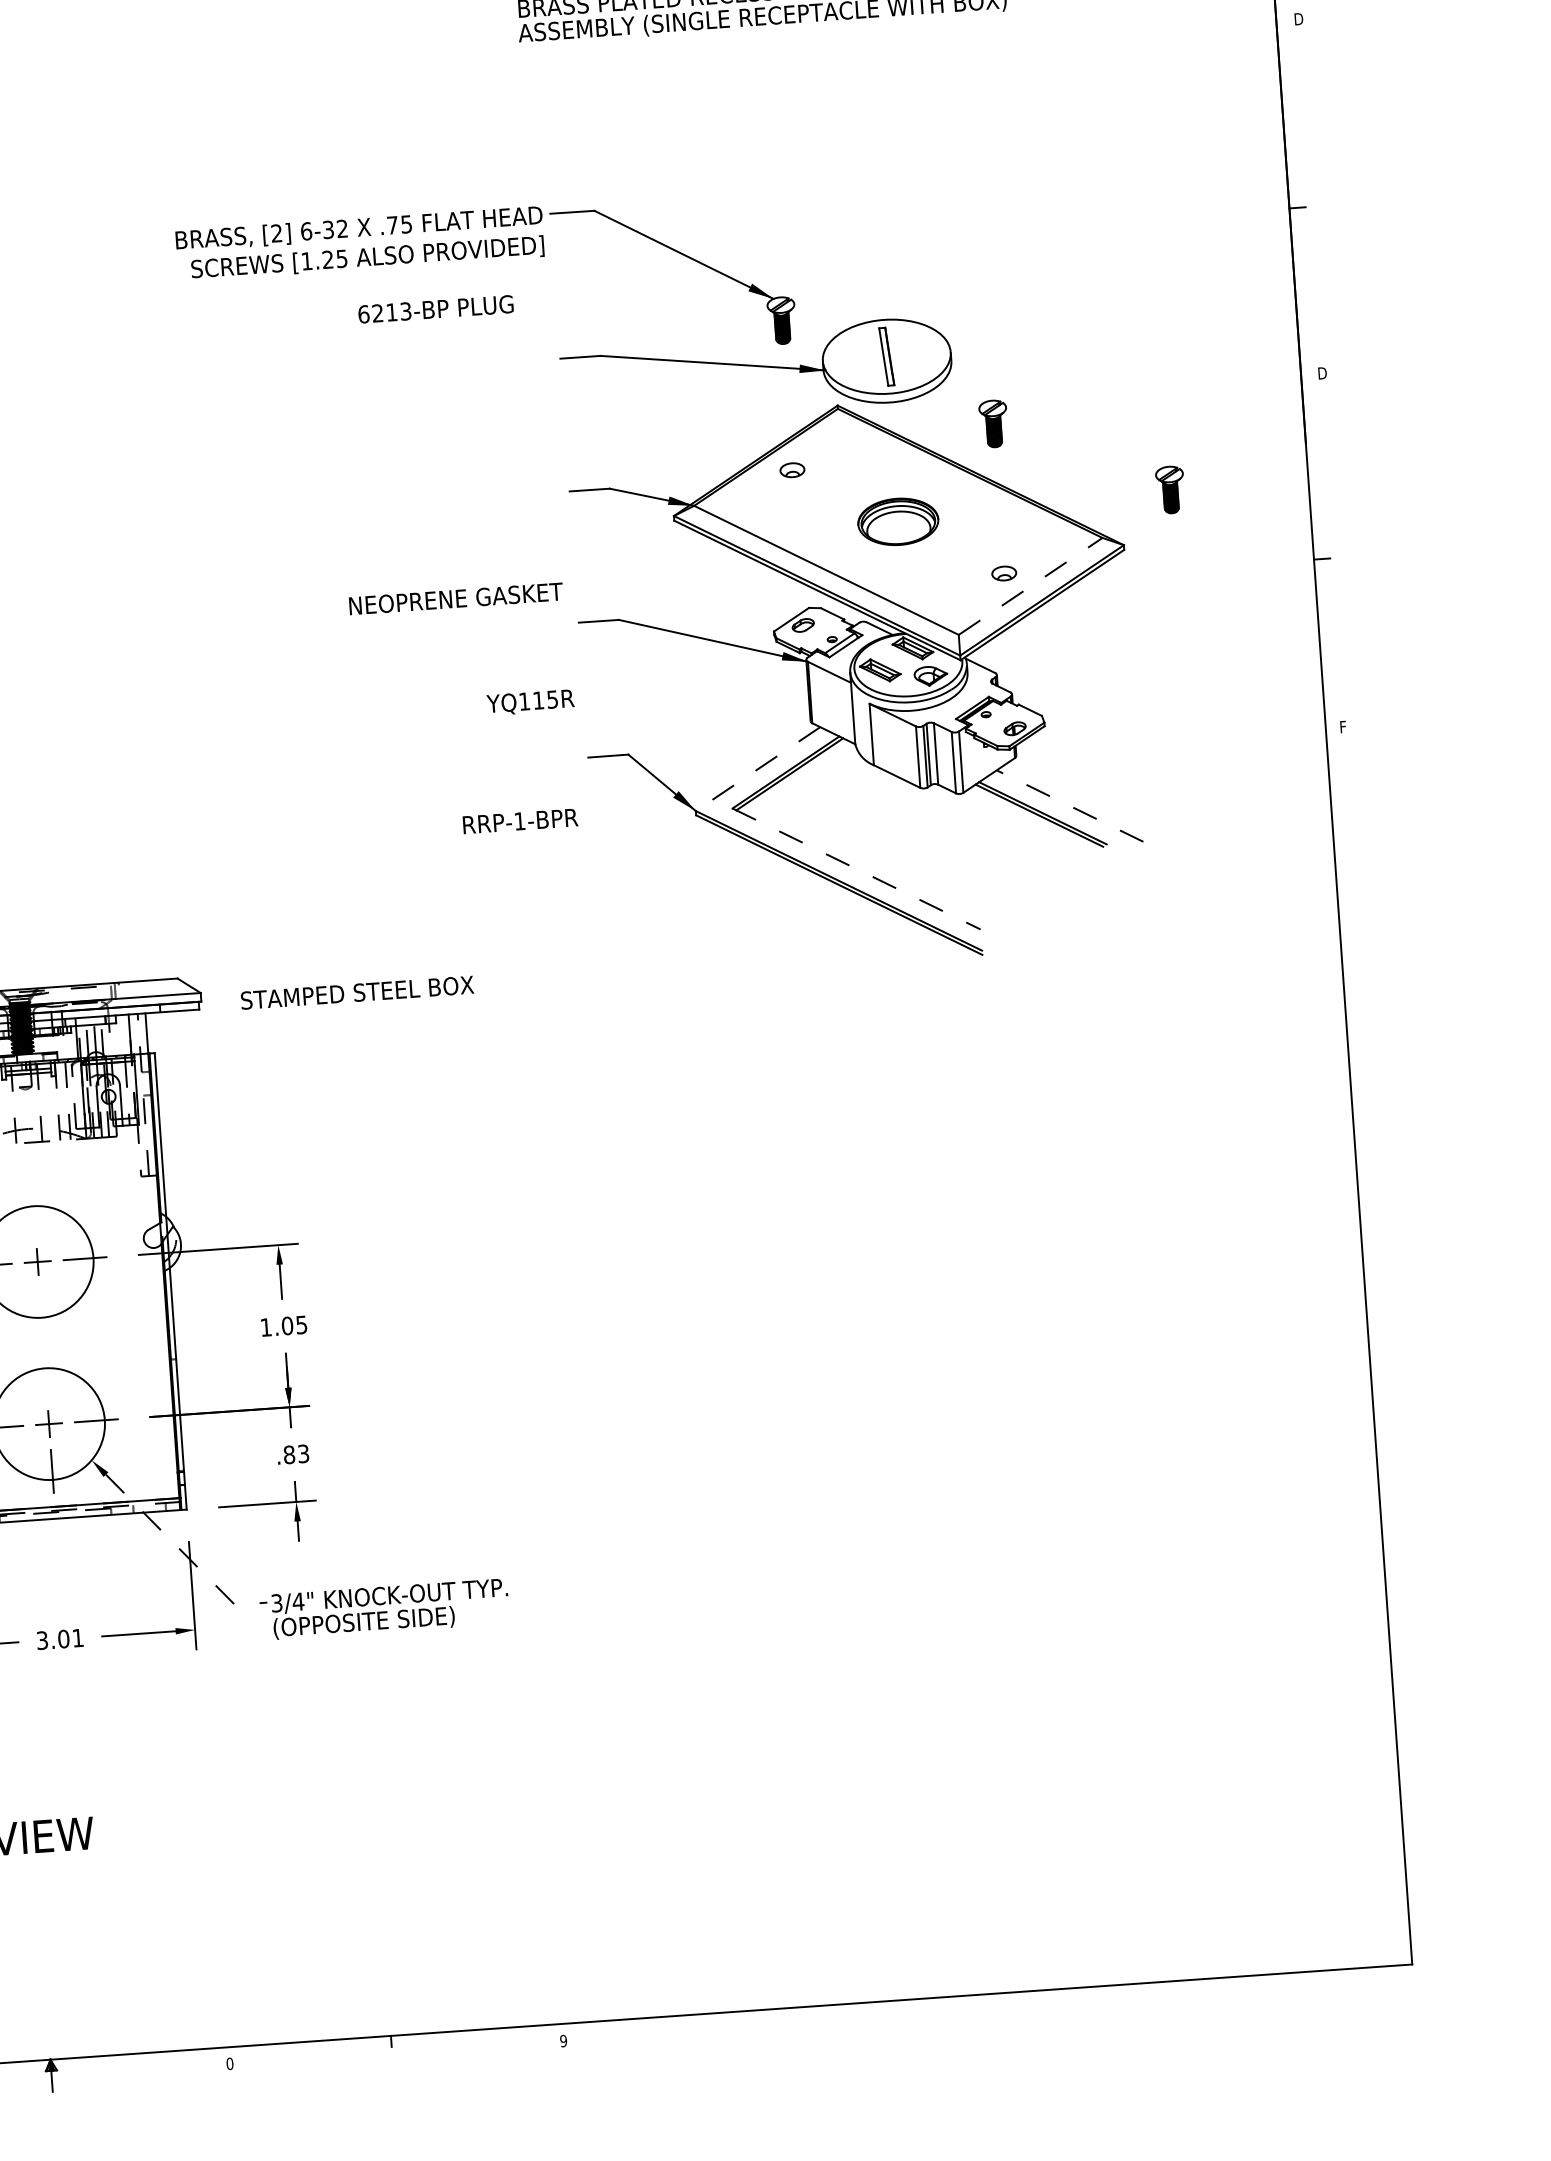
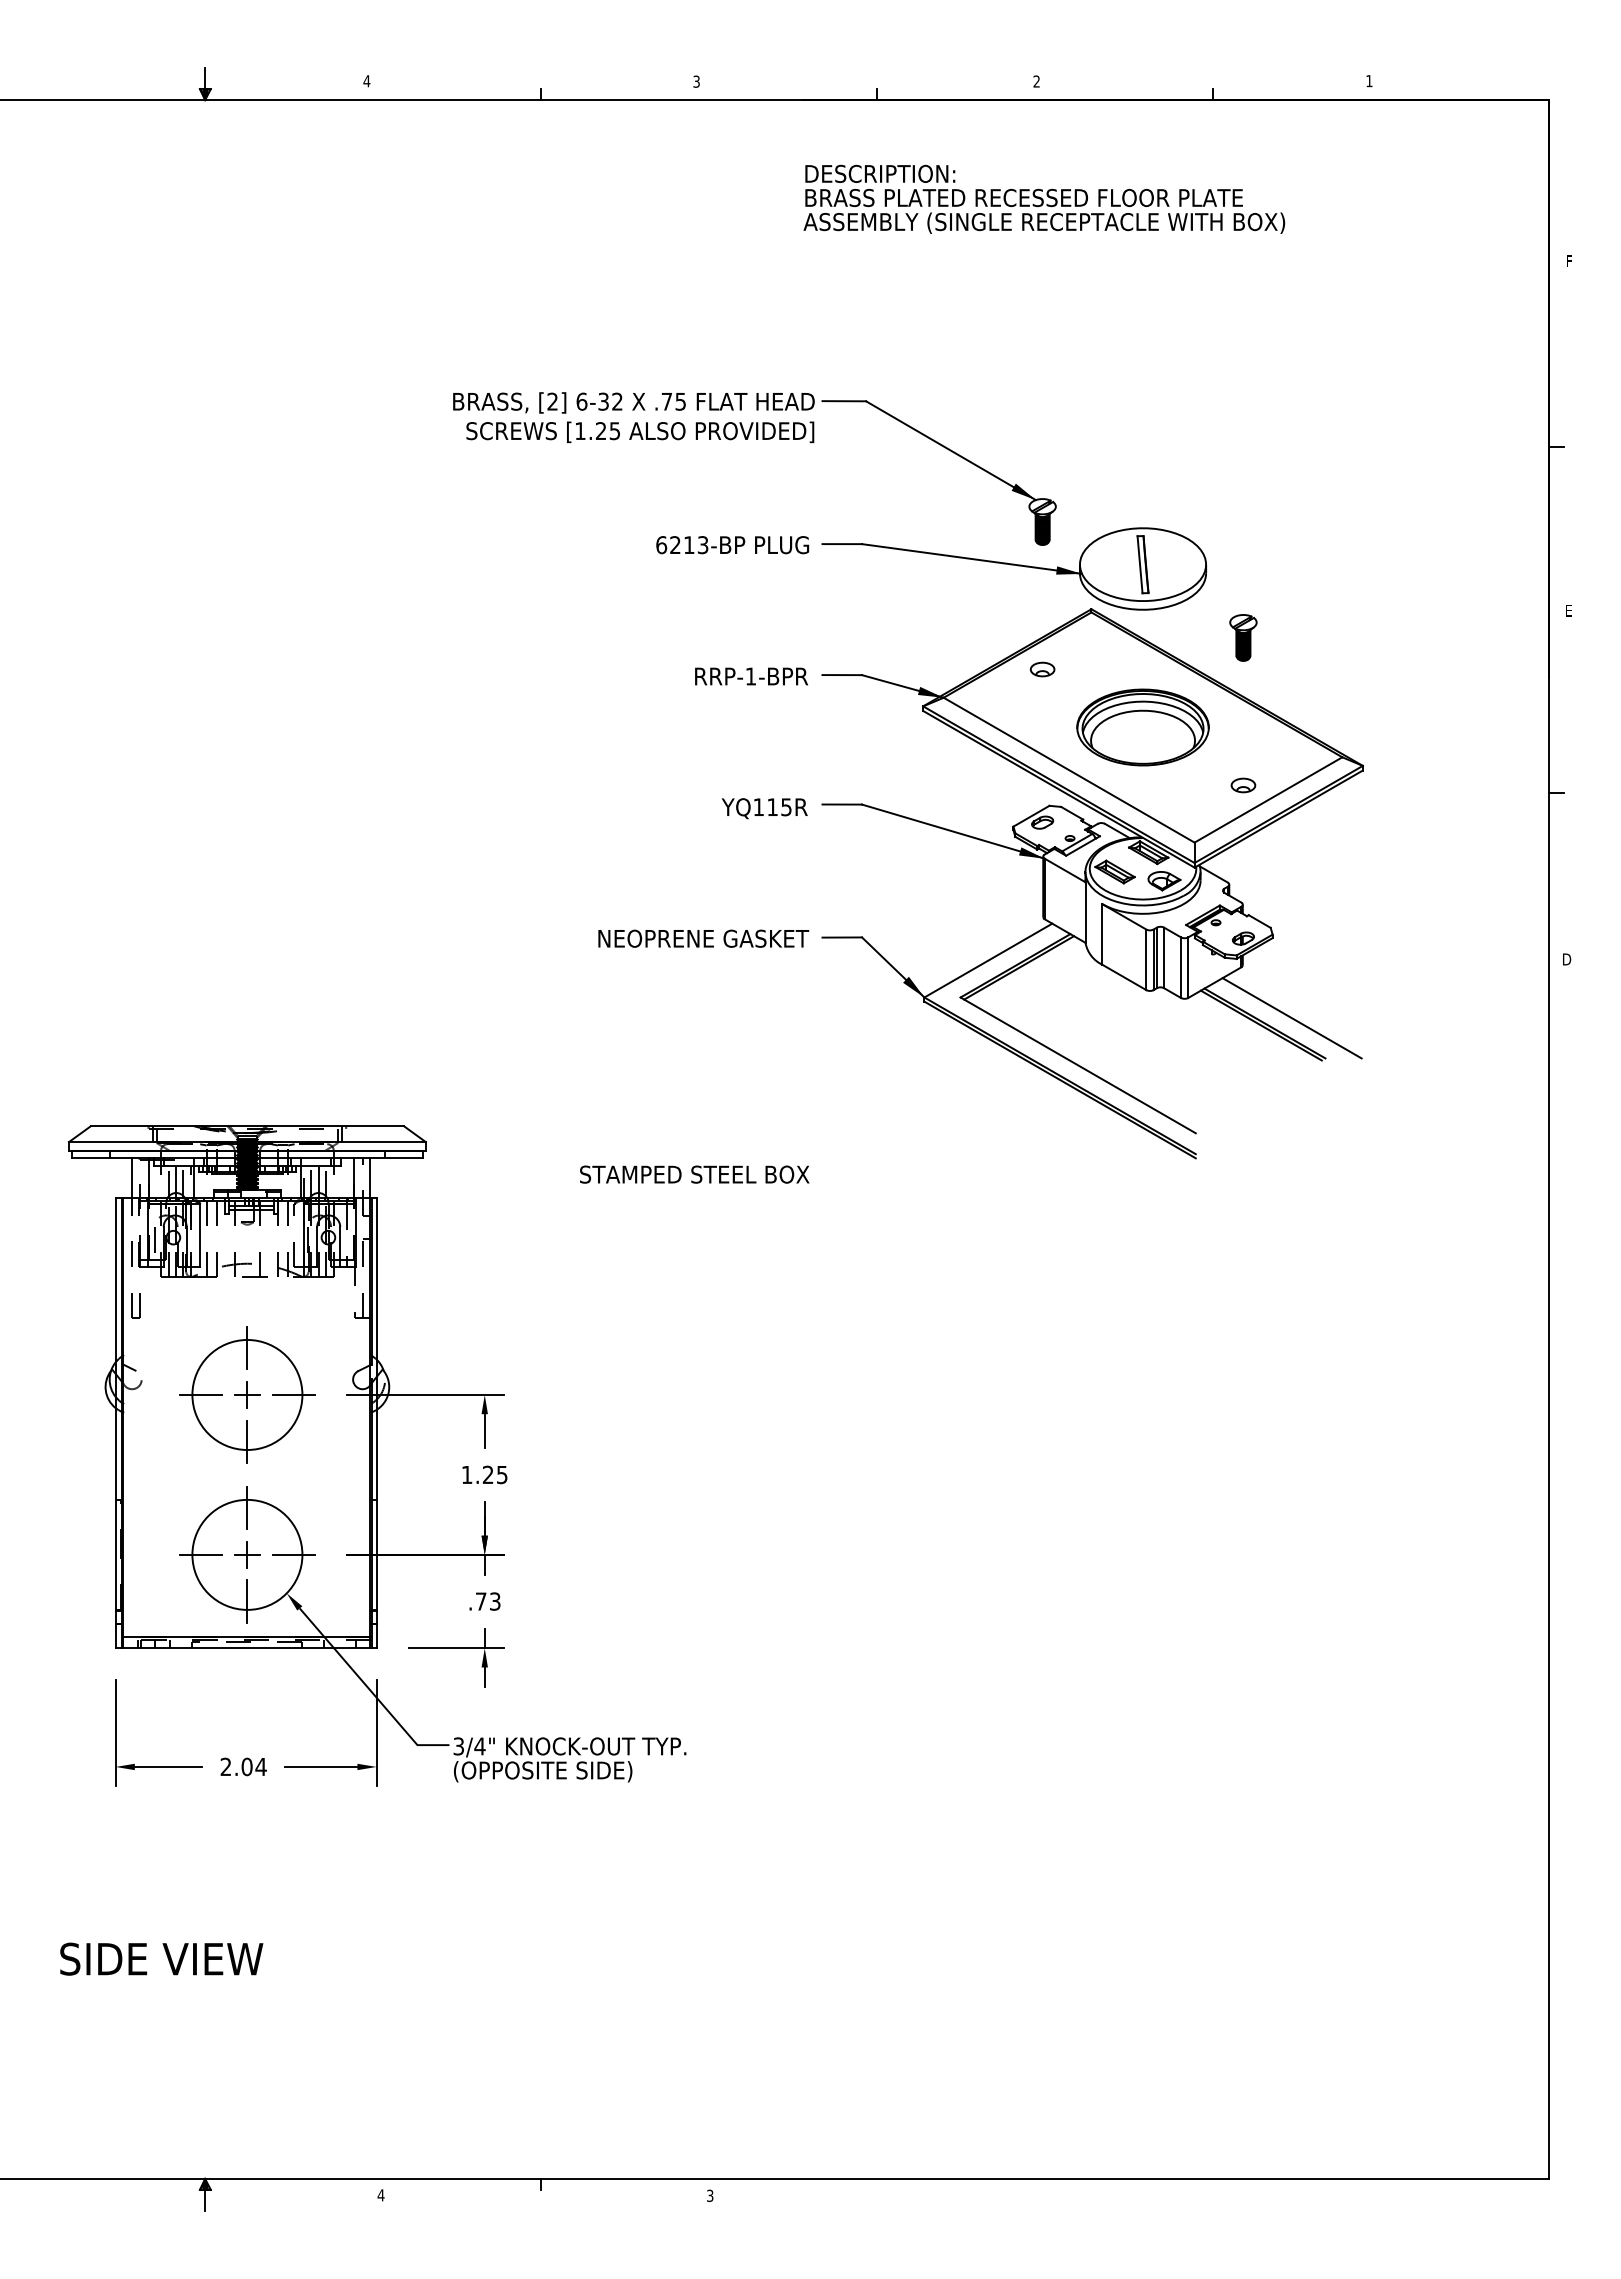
text: (1298, 19) -> (1570, 261), D -> F
text: (435, 309) -> (732, 545), moved
text: (1322, 373) -> (1569, 610), D -> E
part: (1170, 489) -> (1412, 714), removed
part: (897, 521) -> (1142, 727), size x1.67
line: (1030, 585) -> (1268, 799), dashed -> solid
text: (455, 598) -> (703, 938), moved
text: (530, 702) -> (764, 808), moved
text: (1345, 726) -> (1567, 959), F -> D
line: (758, 769) -> (988, 960), dashed -> solid
line: (1069, 806) -> (1291, 1018), dashed -> solid
text: (520, 821) -> (751, 676), moved
line: (856, 869) -> (1078, 1065), dashed -> solid
text: (357, 992) -> (694, 1174), moved
line: (34, 1214) -> (247, 1348), added
line: (41, 1309) -> (247, 1441), added
text: (286, 1325) -> (487, 1474), 1.05 -> 1.25
line: (45, 1377) -> (247, 1508), added
text: (288, 1454) -> (480, 1601), .83 -> .73
line: (182, 1551) -> (369, 1689), dashed -> solid
text: (60, 1639) -> (243, 1767), 3.01 -> 2.04
text: (562, 2040) -> (709, 2195), 9 -> 3
text: (229, 2064) -> (380, 2195), 0 -> 4

